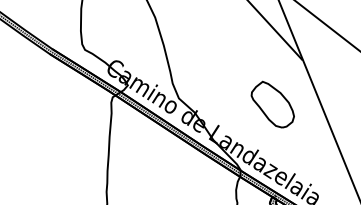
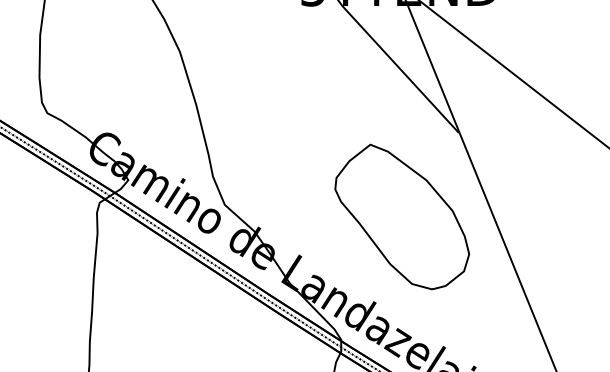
part: (272, 104) -> (401, 216), size x1.67

